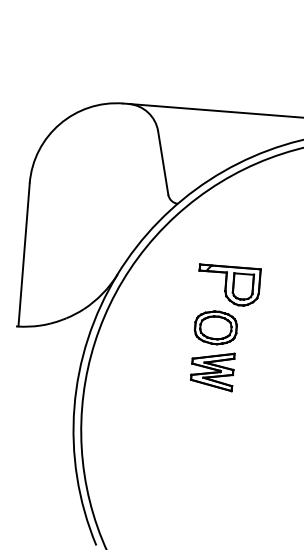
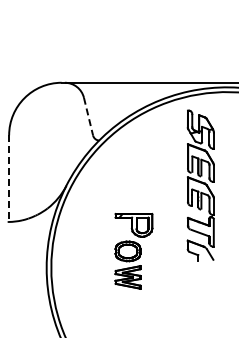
line: (163, 164) -> (88, 117), solid -> dashed
line: (24, 256) -> (9, 179), solid -> dashed
part: (224, 328) -> (133, 251), moved

